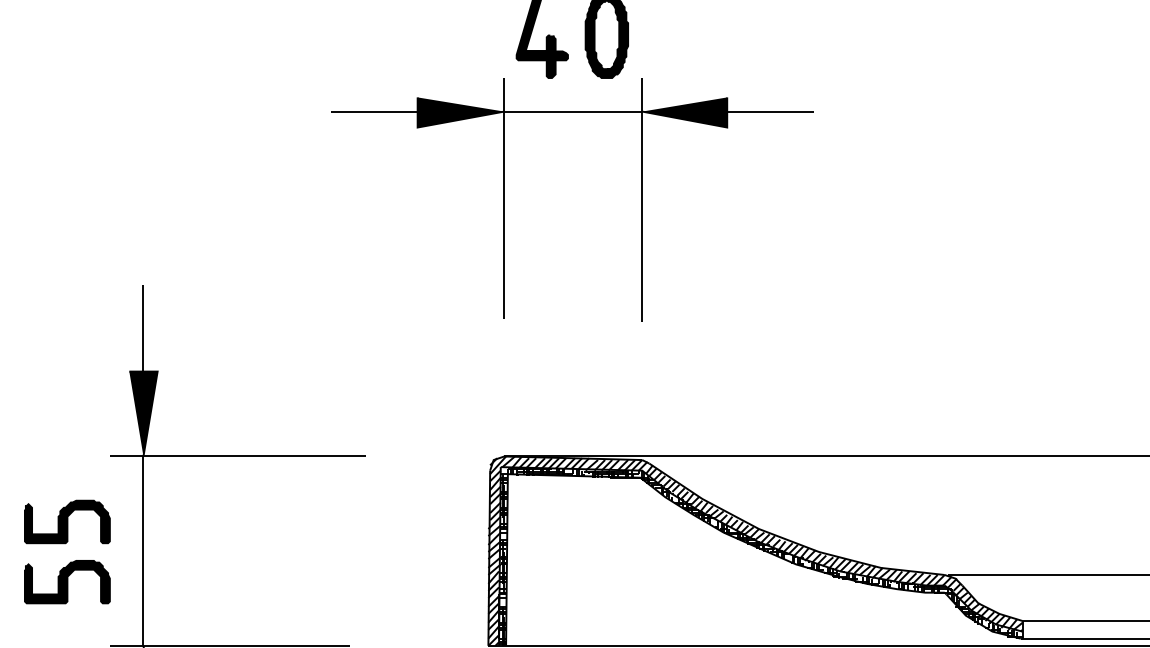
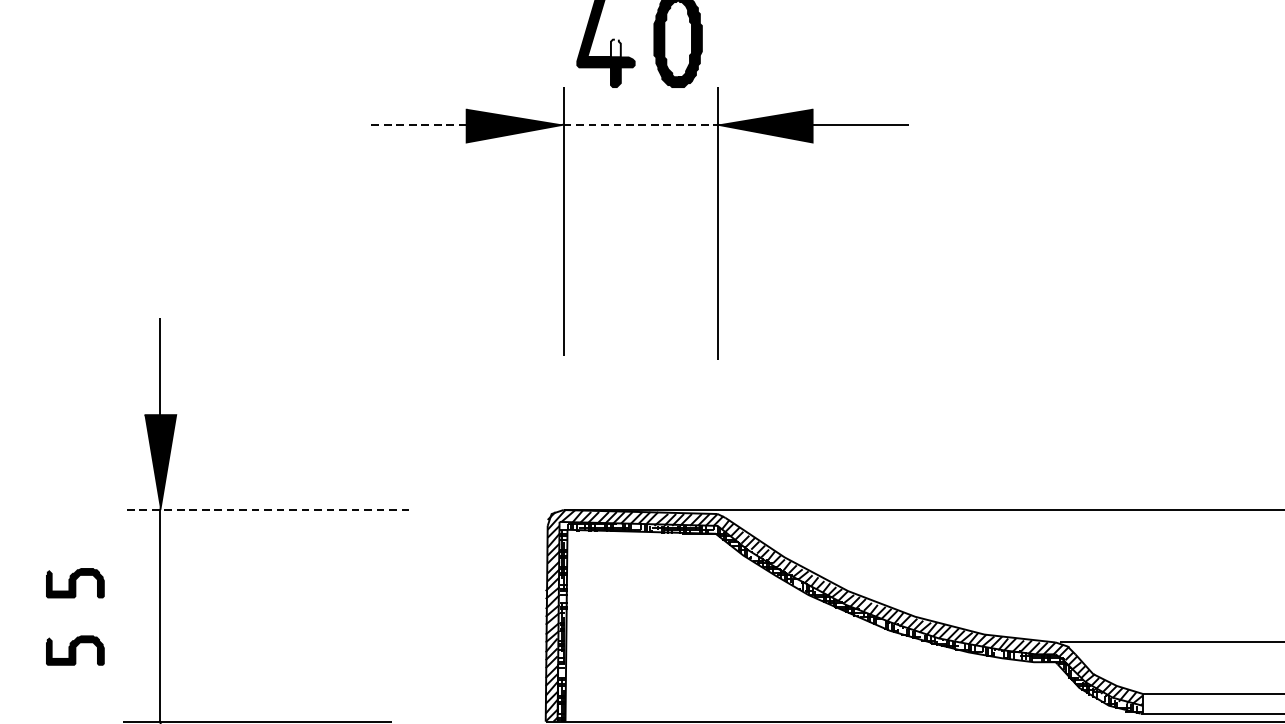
fill: (540, 43) -> (603, 48), removed
line: (373, 111) -> (417, 124), solid -> dashed
line: (573, 111) -> (640, 124), solid -> dashed
line: (237, 456) -> (265, 510), solid -> dashed
part: (67, 521) -> (75, 582), size x0.6
part: (67, 582) -> (75, 650), size x0.6

